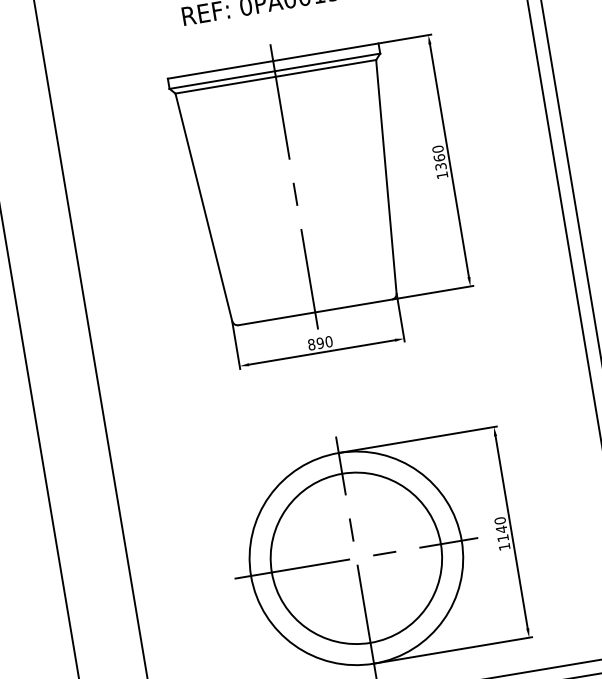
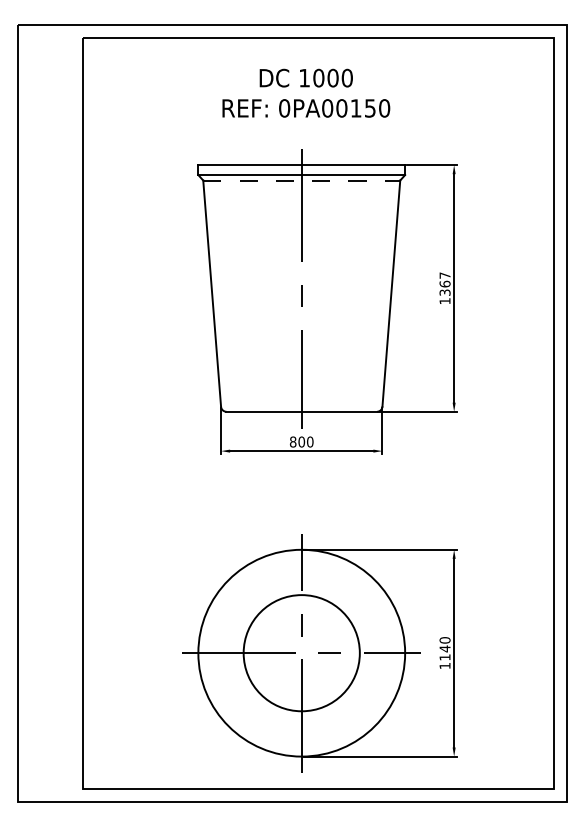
line: (276, 76) -> (302, 180), solid -> dashed
text: (437, 149) -> (444, 275), 1360 -> 1367
text: (320, 342) -> (301, 441), 890 -> 800
circle: (356, 558) -> (301, 653), size x0.7

